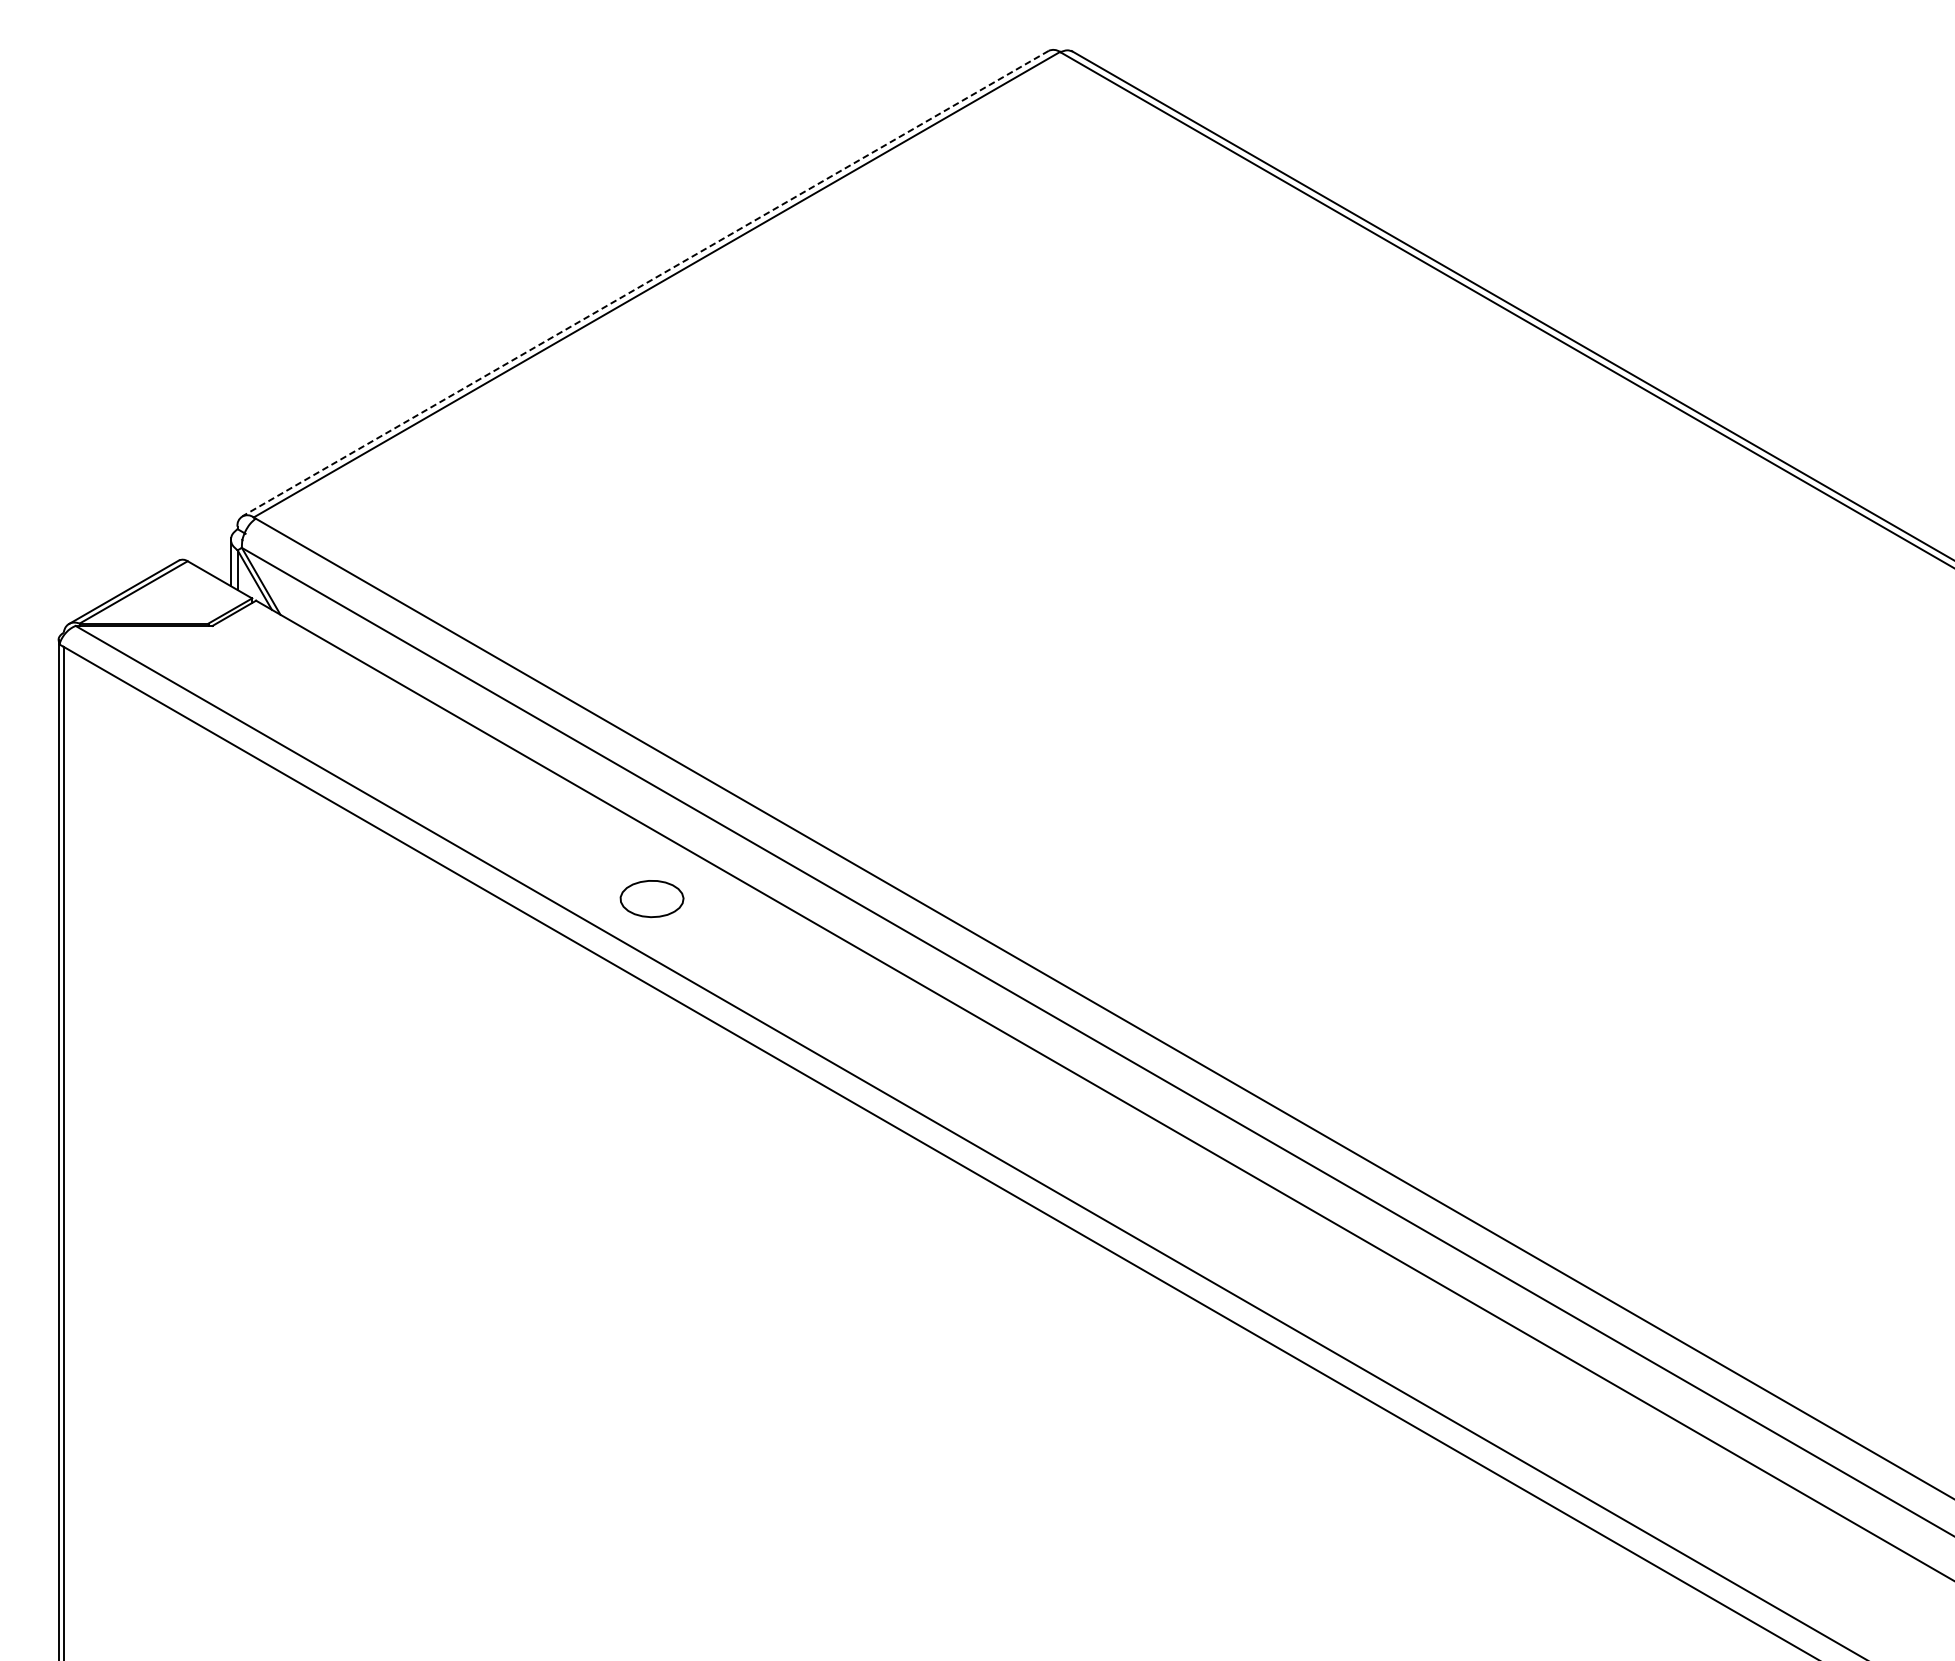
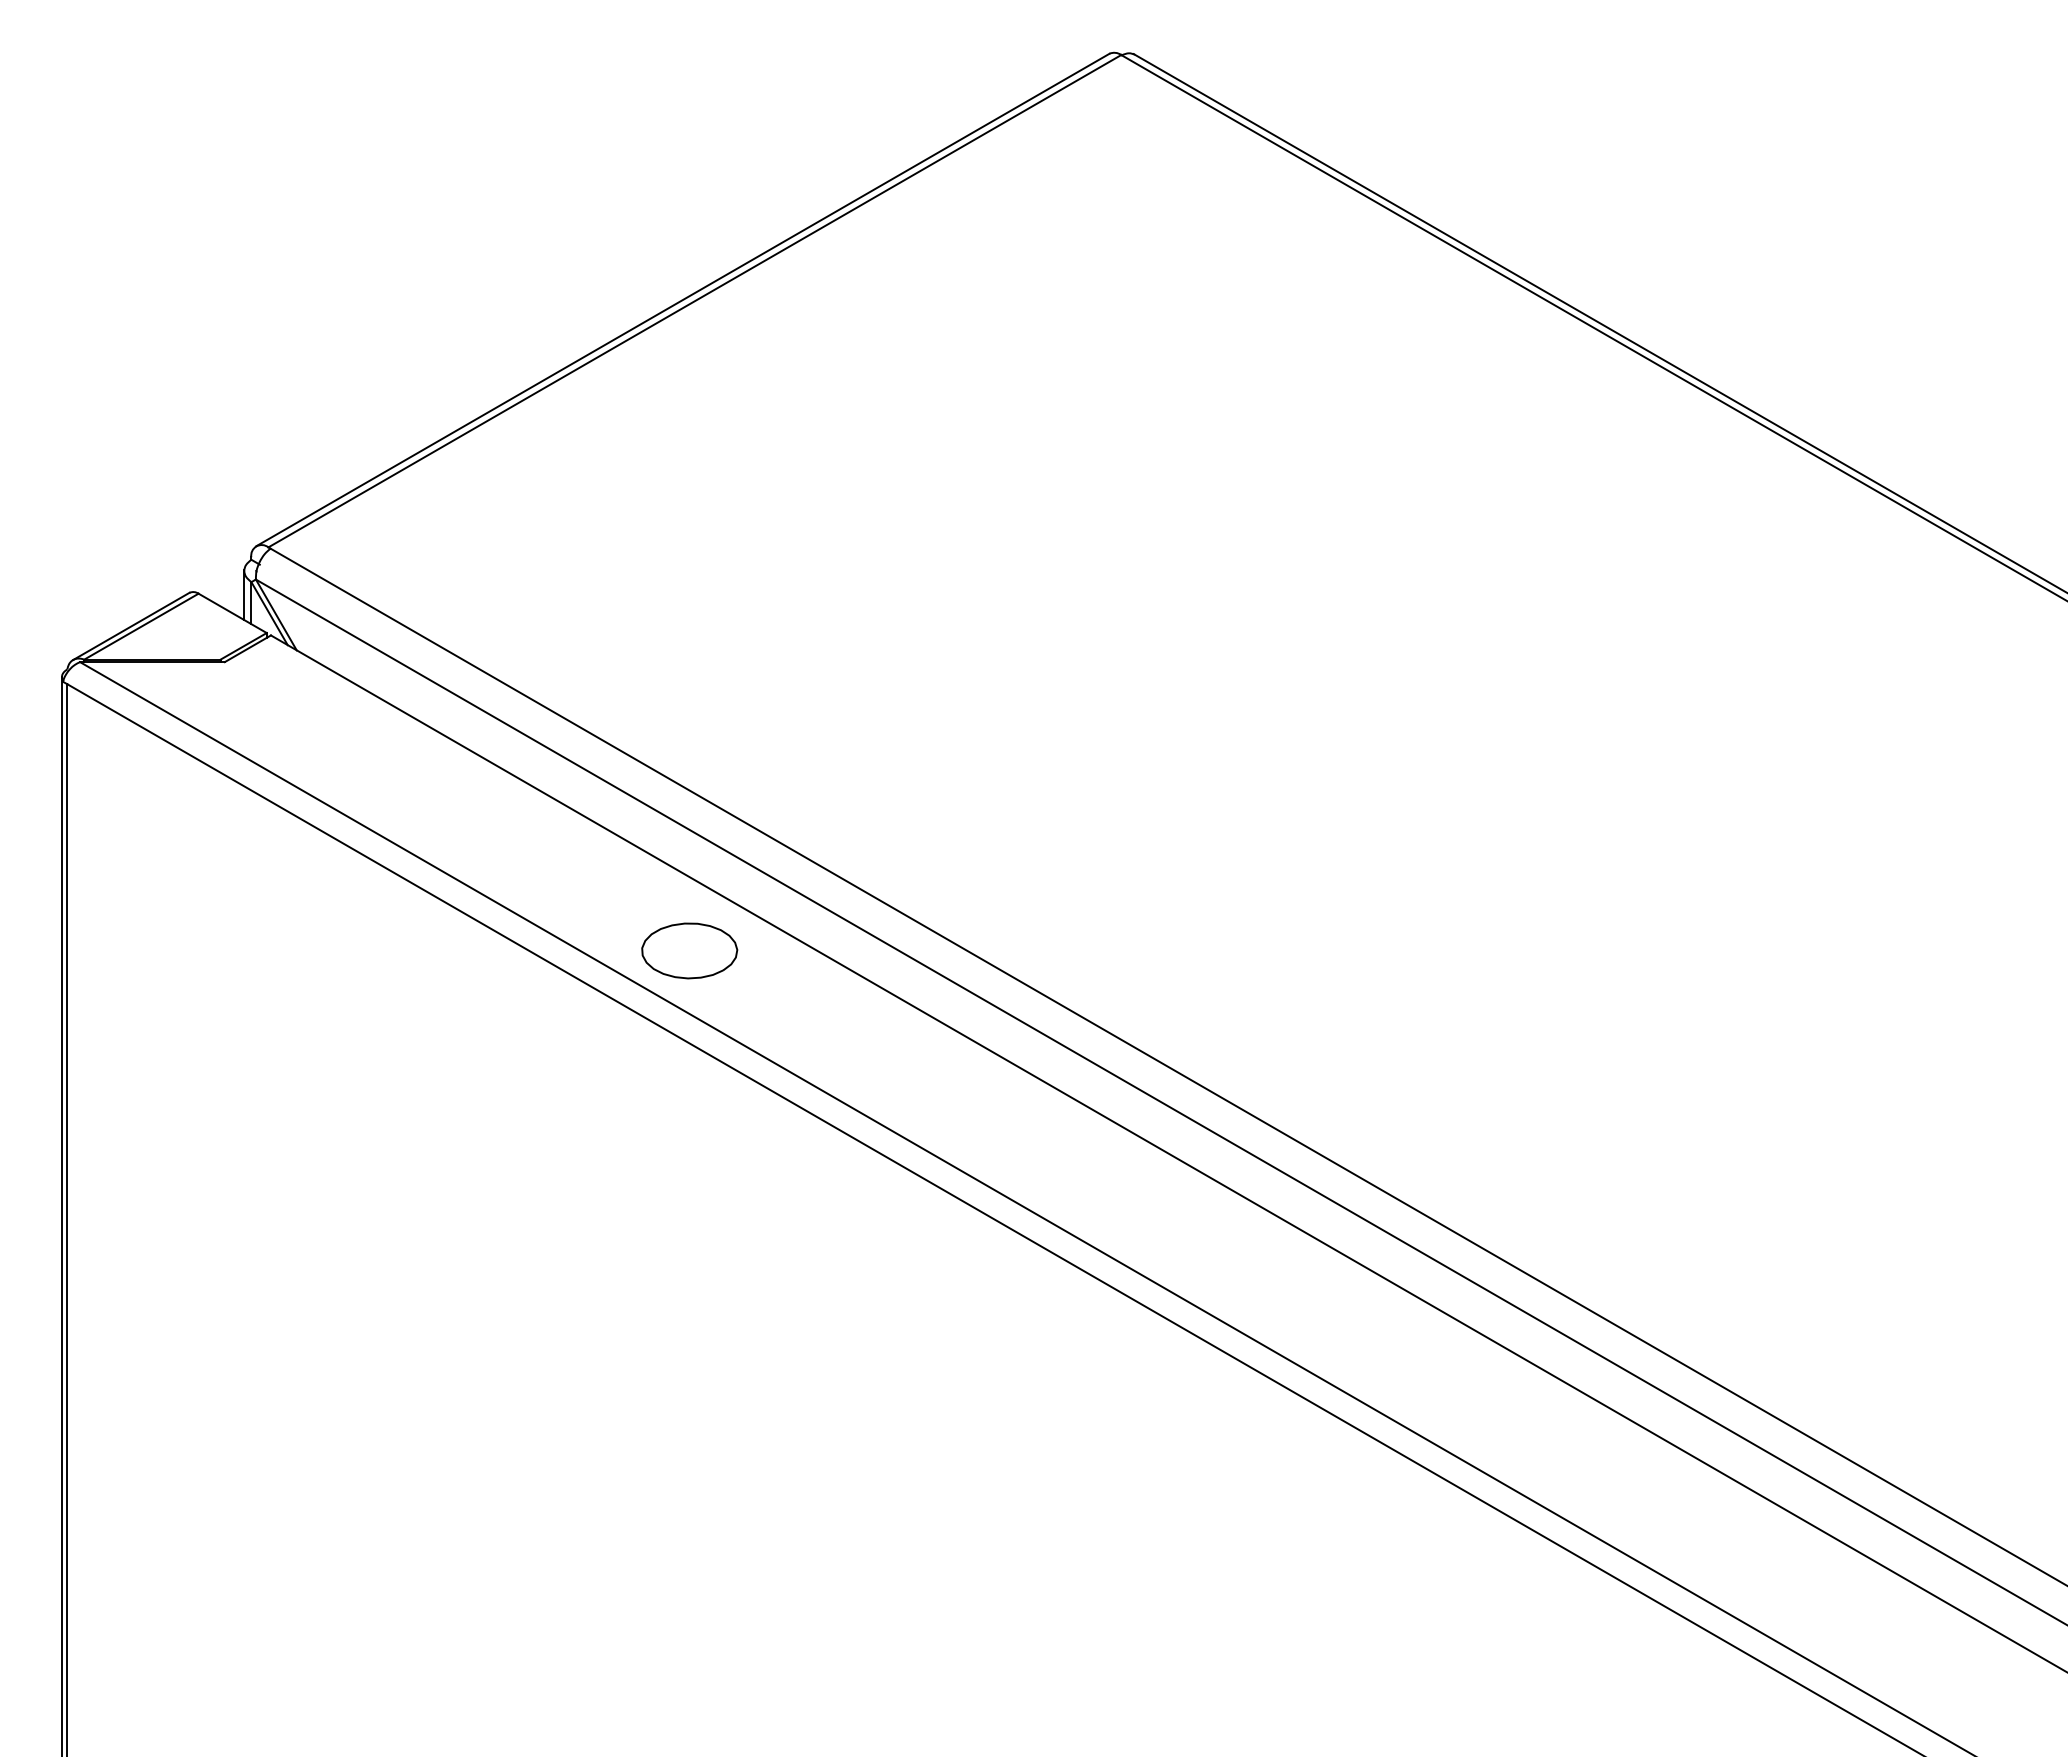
line: (645, 284) -> (682, 300), dashed -> solid
part: (651, 898) -> (689, 950), size x1.43

